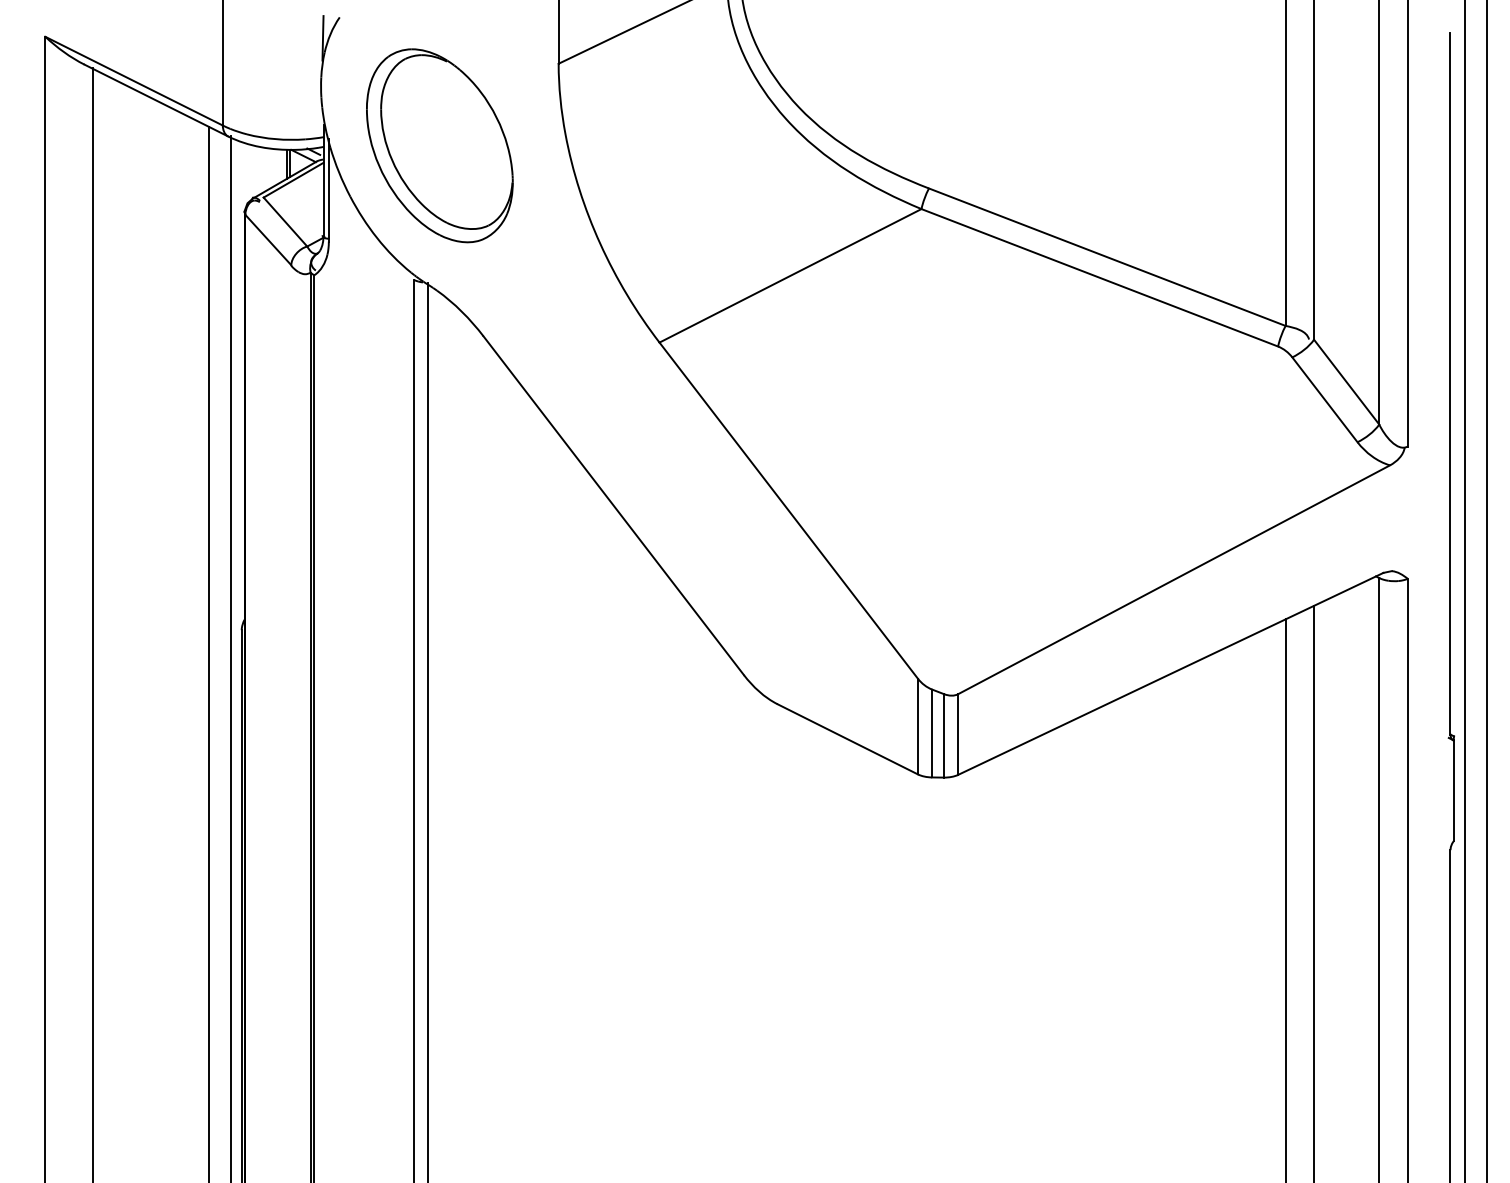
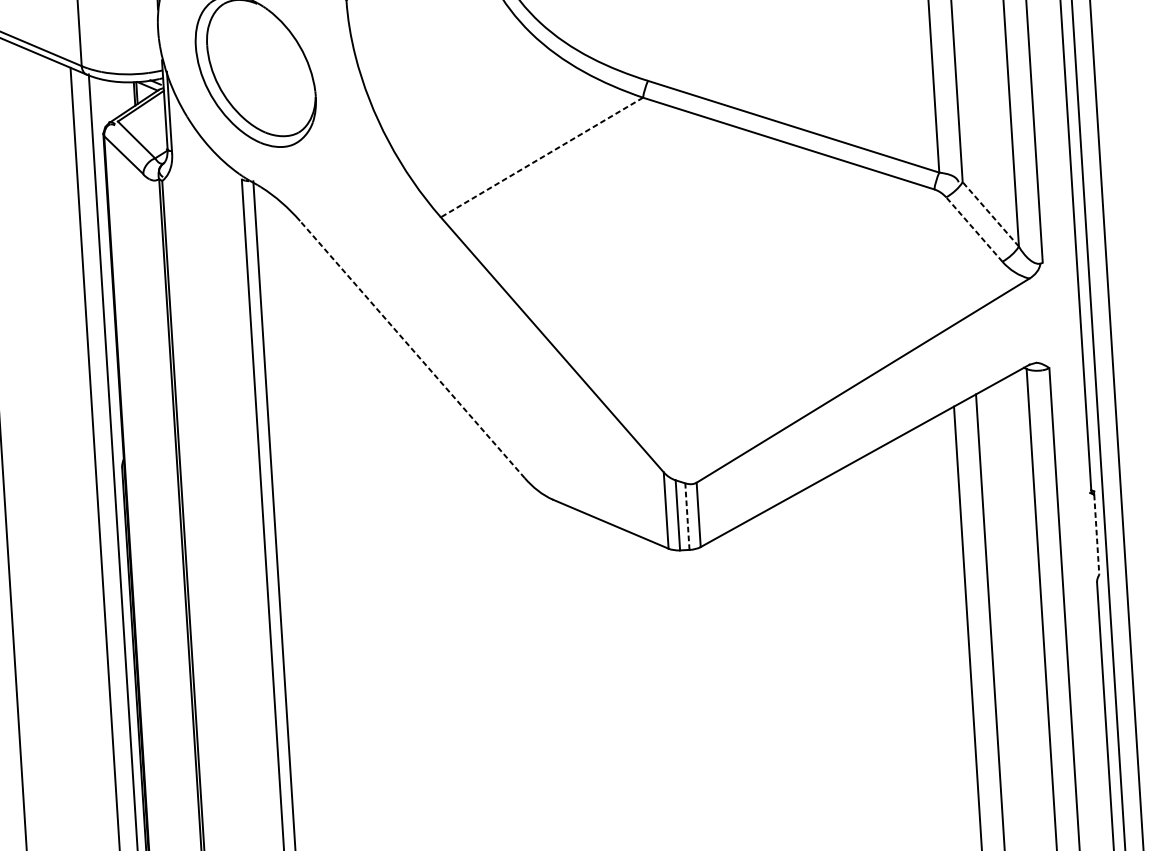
line: (790, 276) -> (542, 158), solid -> dashed
line: (1346, 381) -> (990, 213), solid -> dashed
line: (1324, 399) -> (974, 229), solid -> dashed
line: (613, 505) -> (412, 349), solid -> dashed
line: (943, 735) -> (687, 516), solid -> dashed
line: (1453, 791) -> (1096, 535), solid -> dashed

